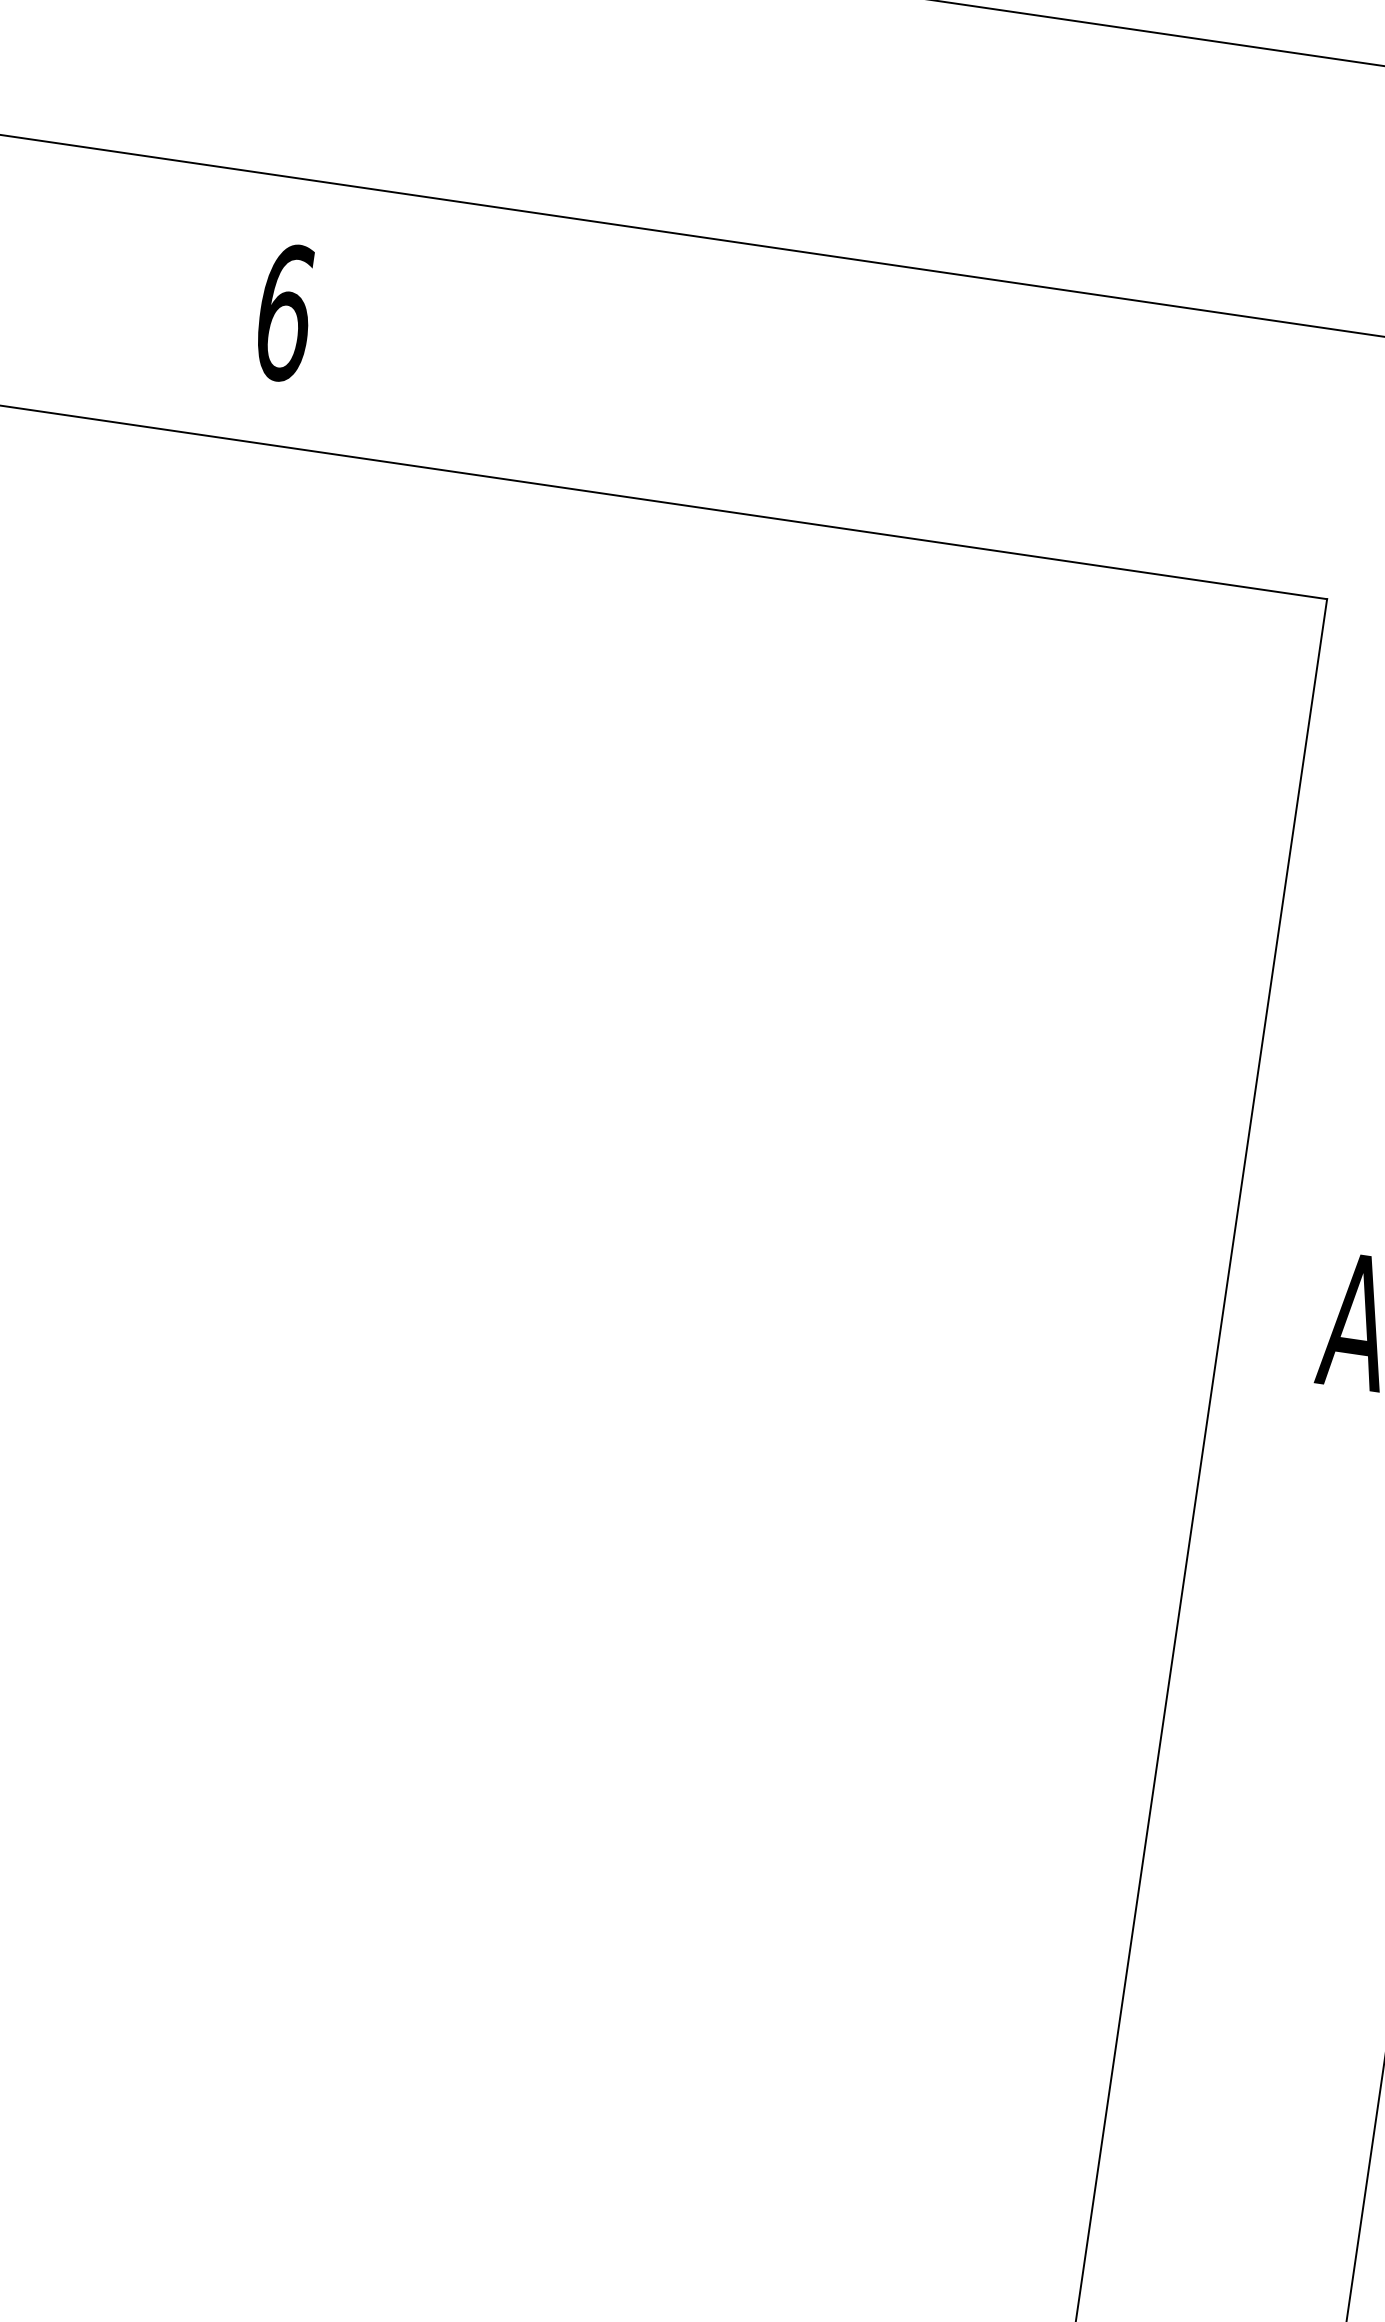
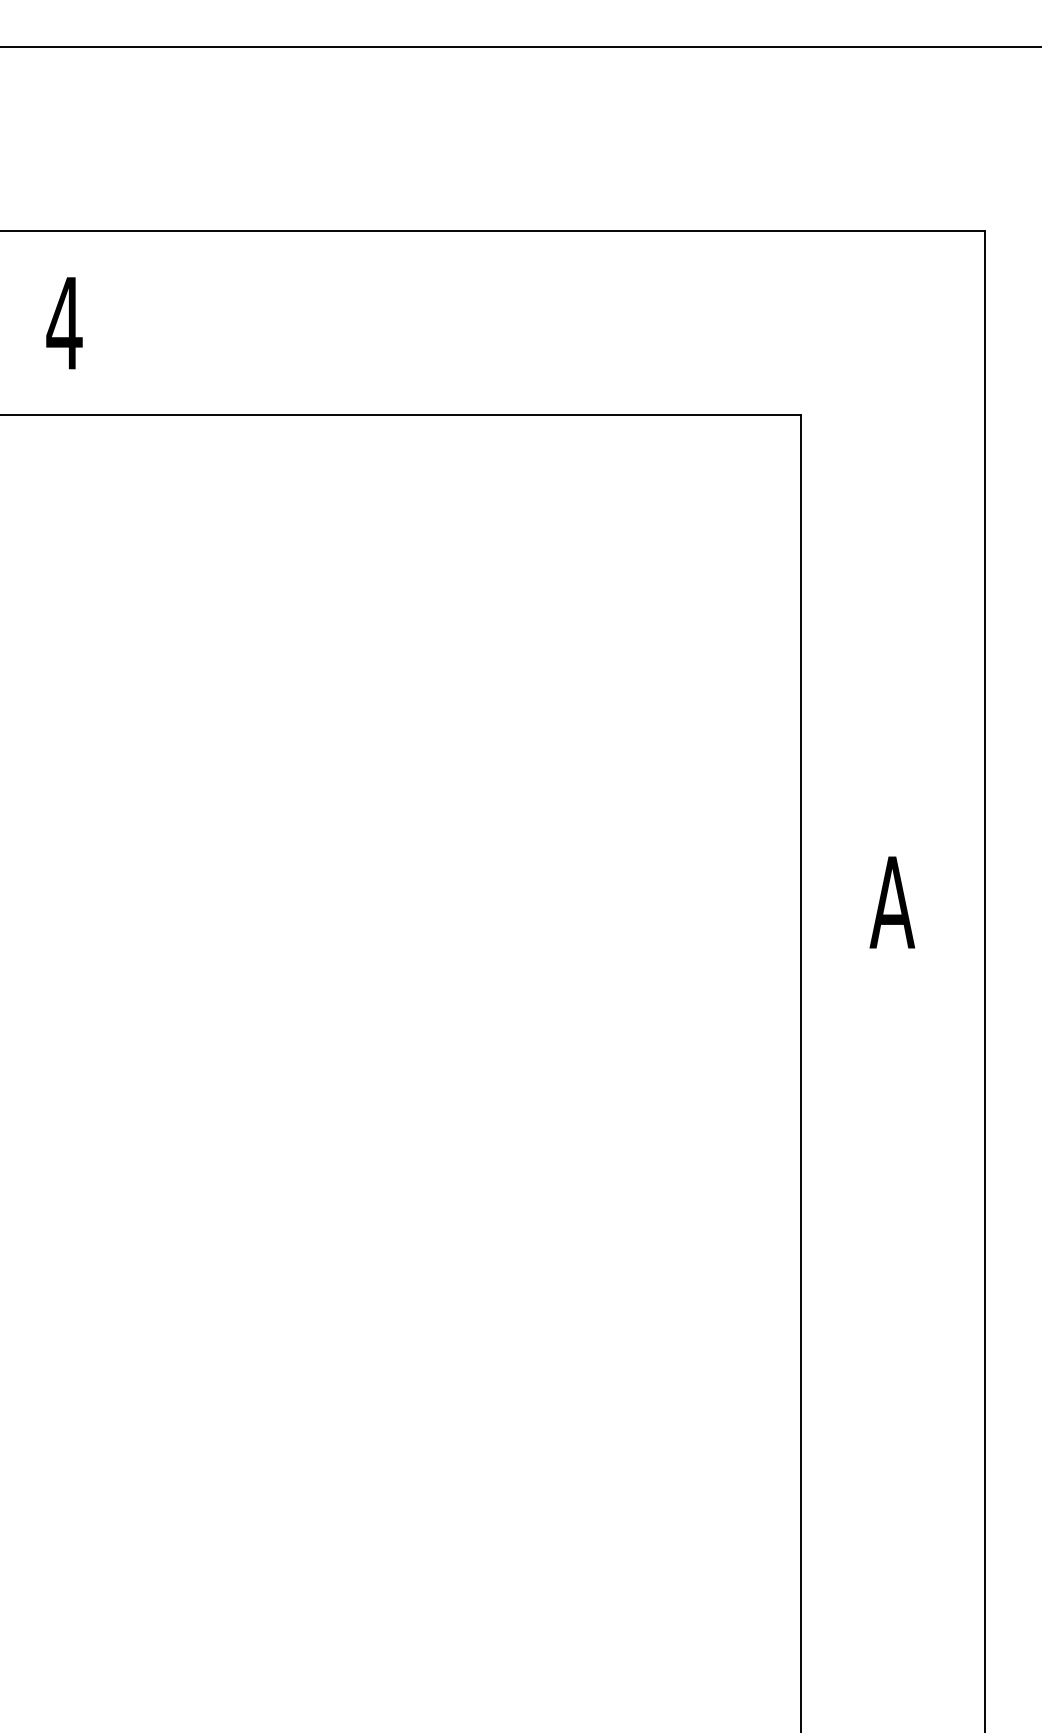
text: (284, 311) -> (64, 322), 6 -> 4

